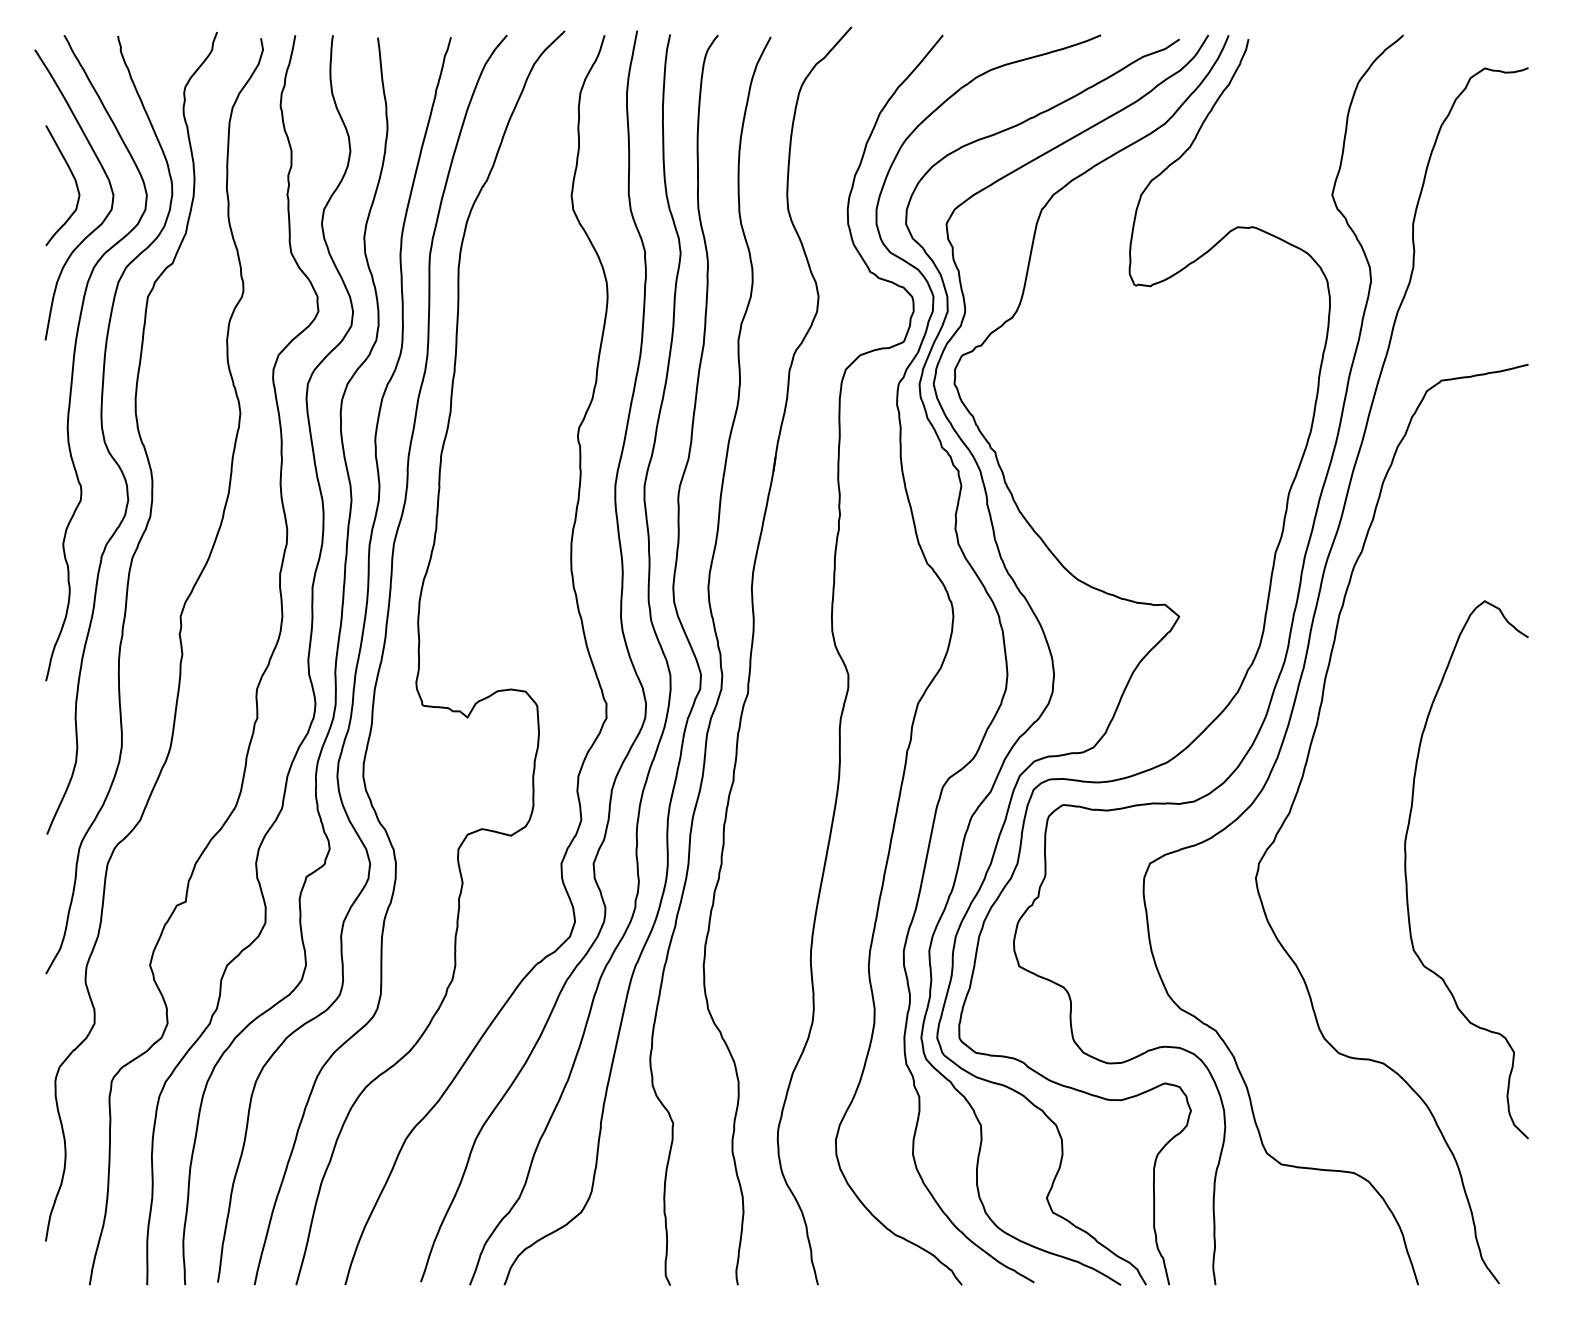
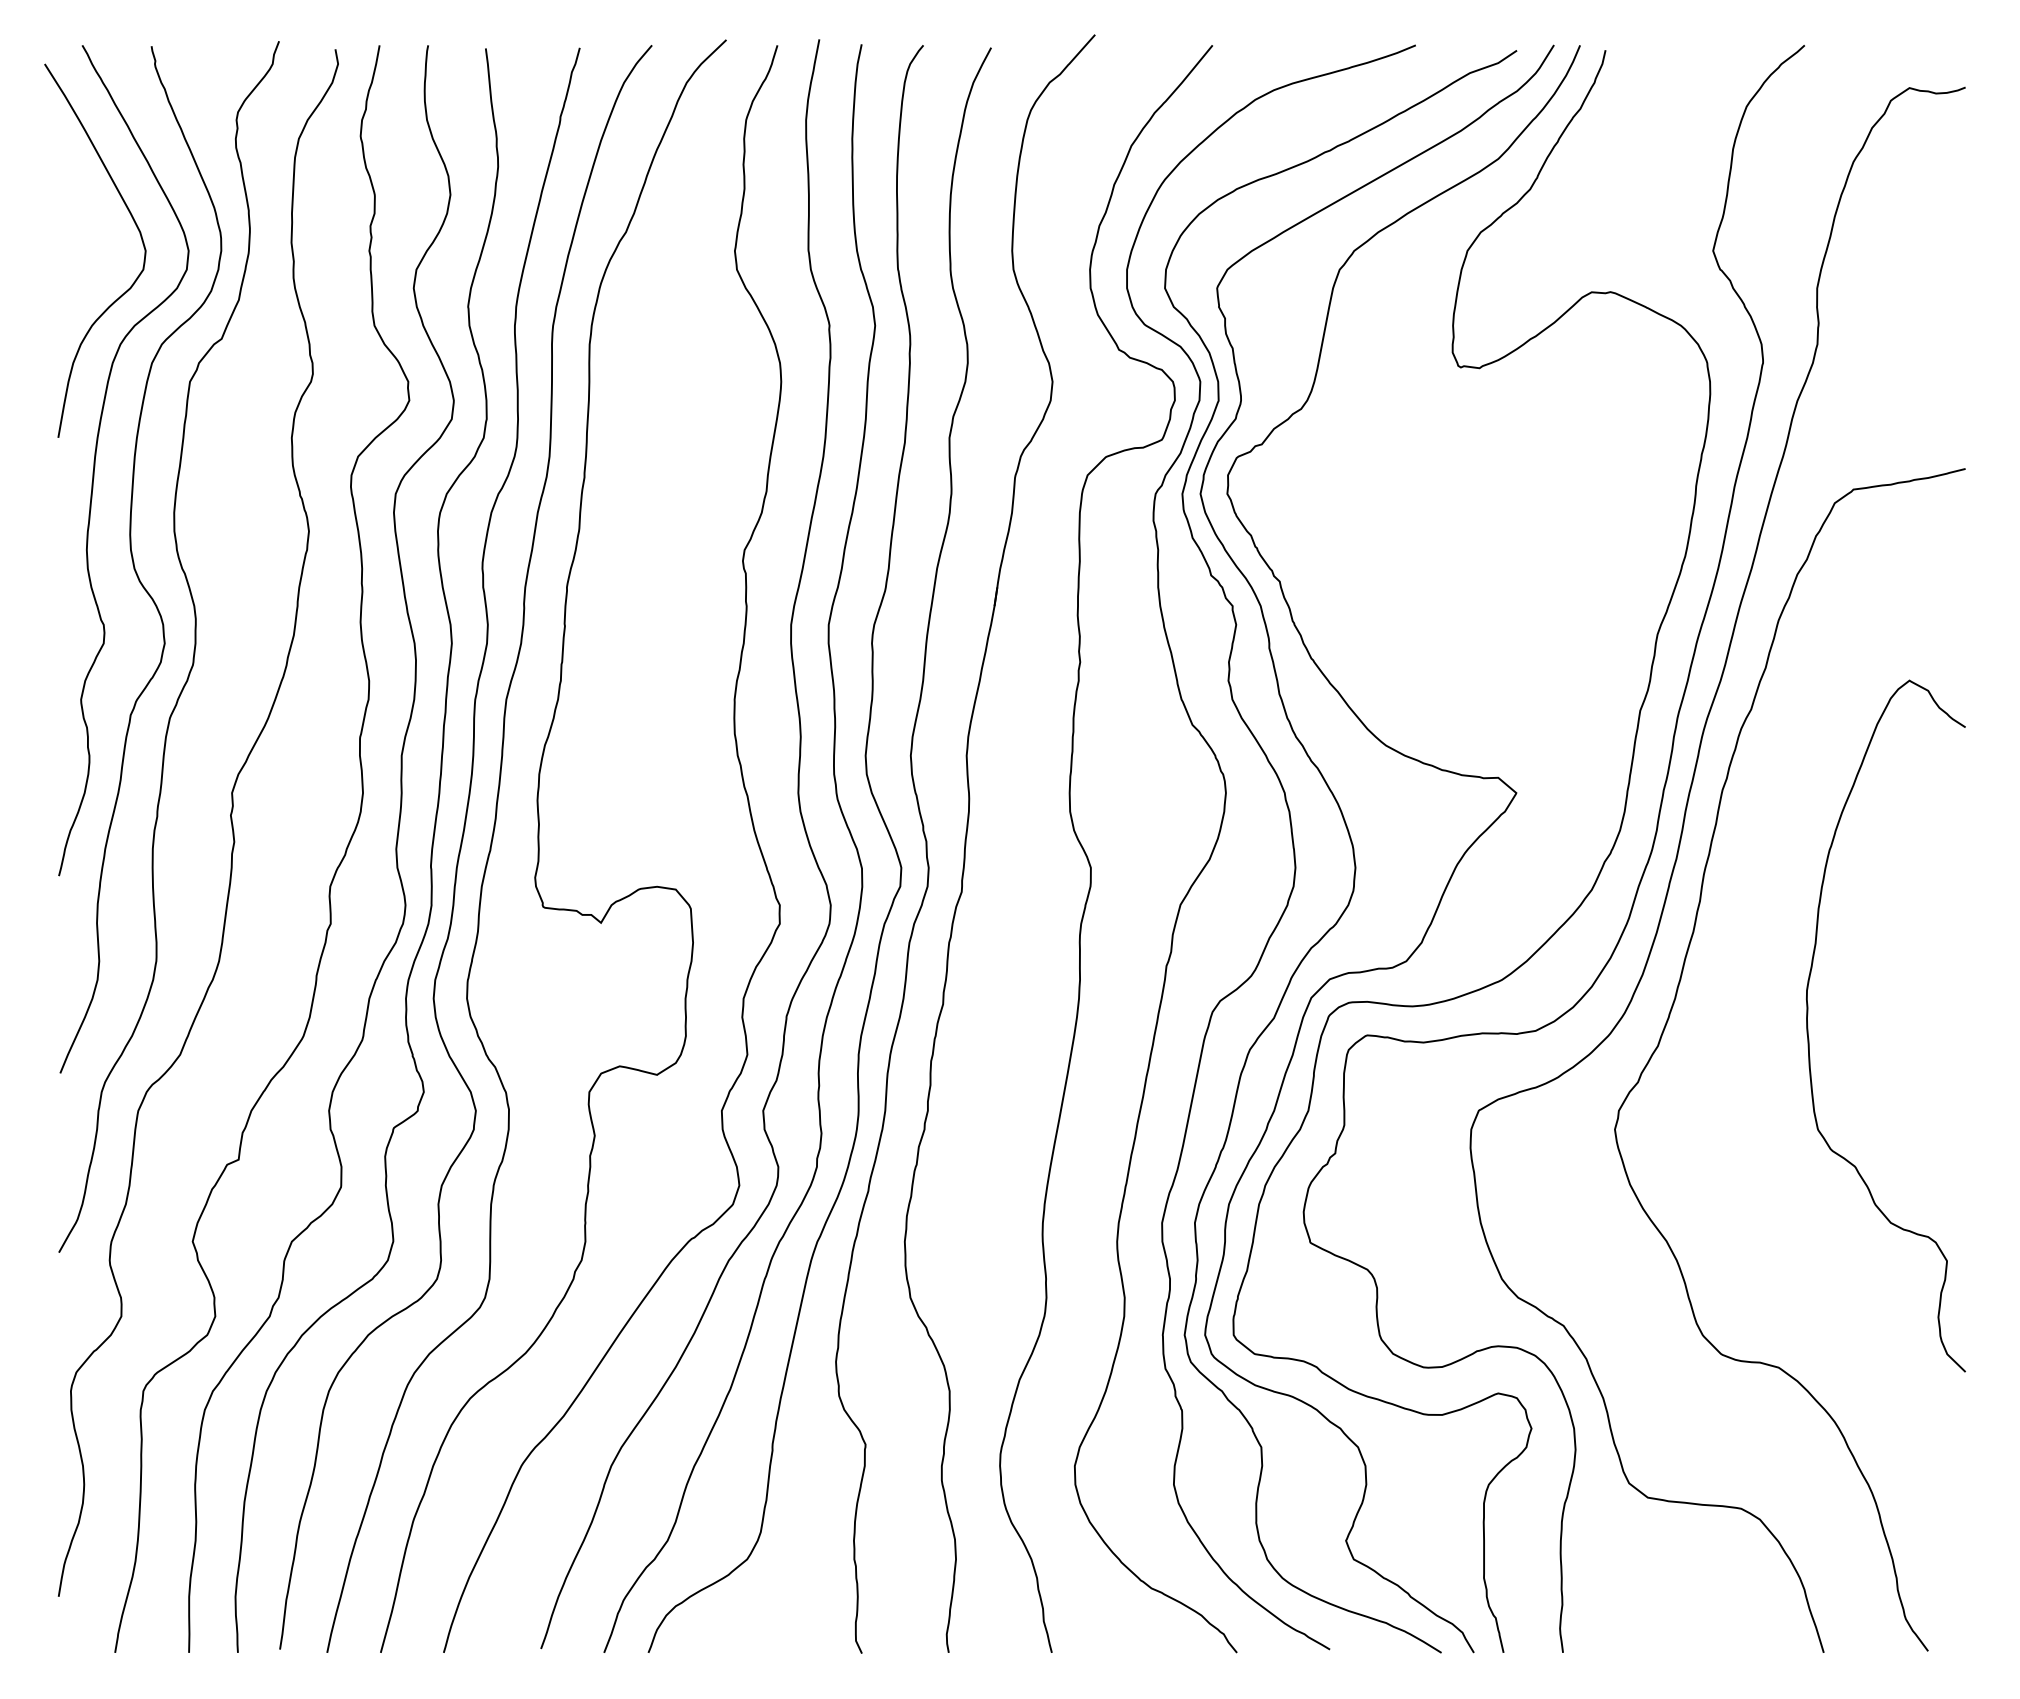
curve: (74, 180) -> (95, 232), removed
curve: (1406, 869) -> (1808, 1025), moved

